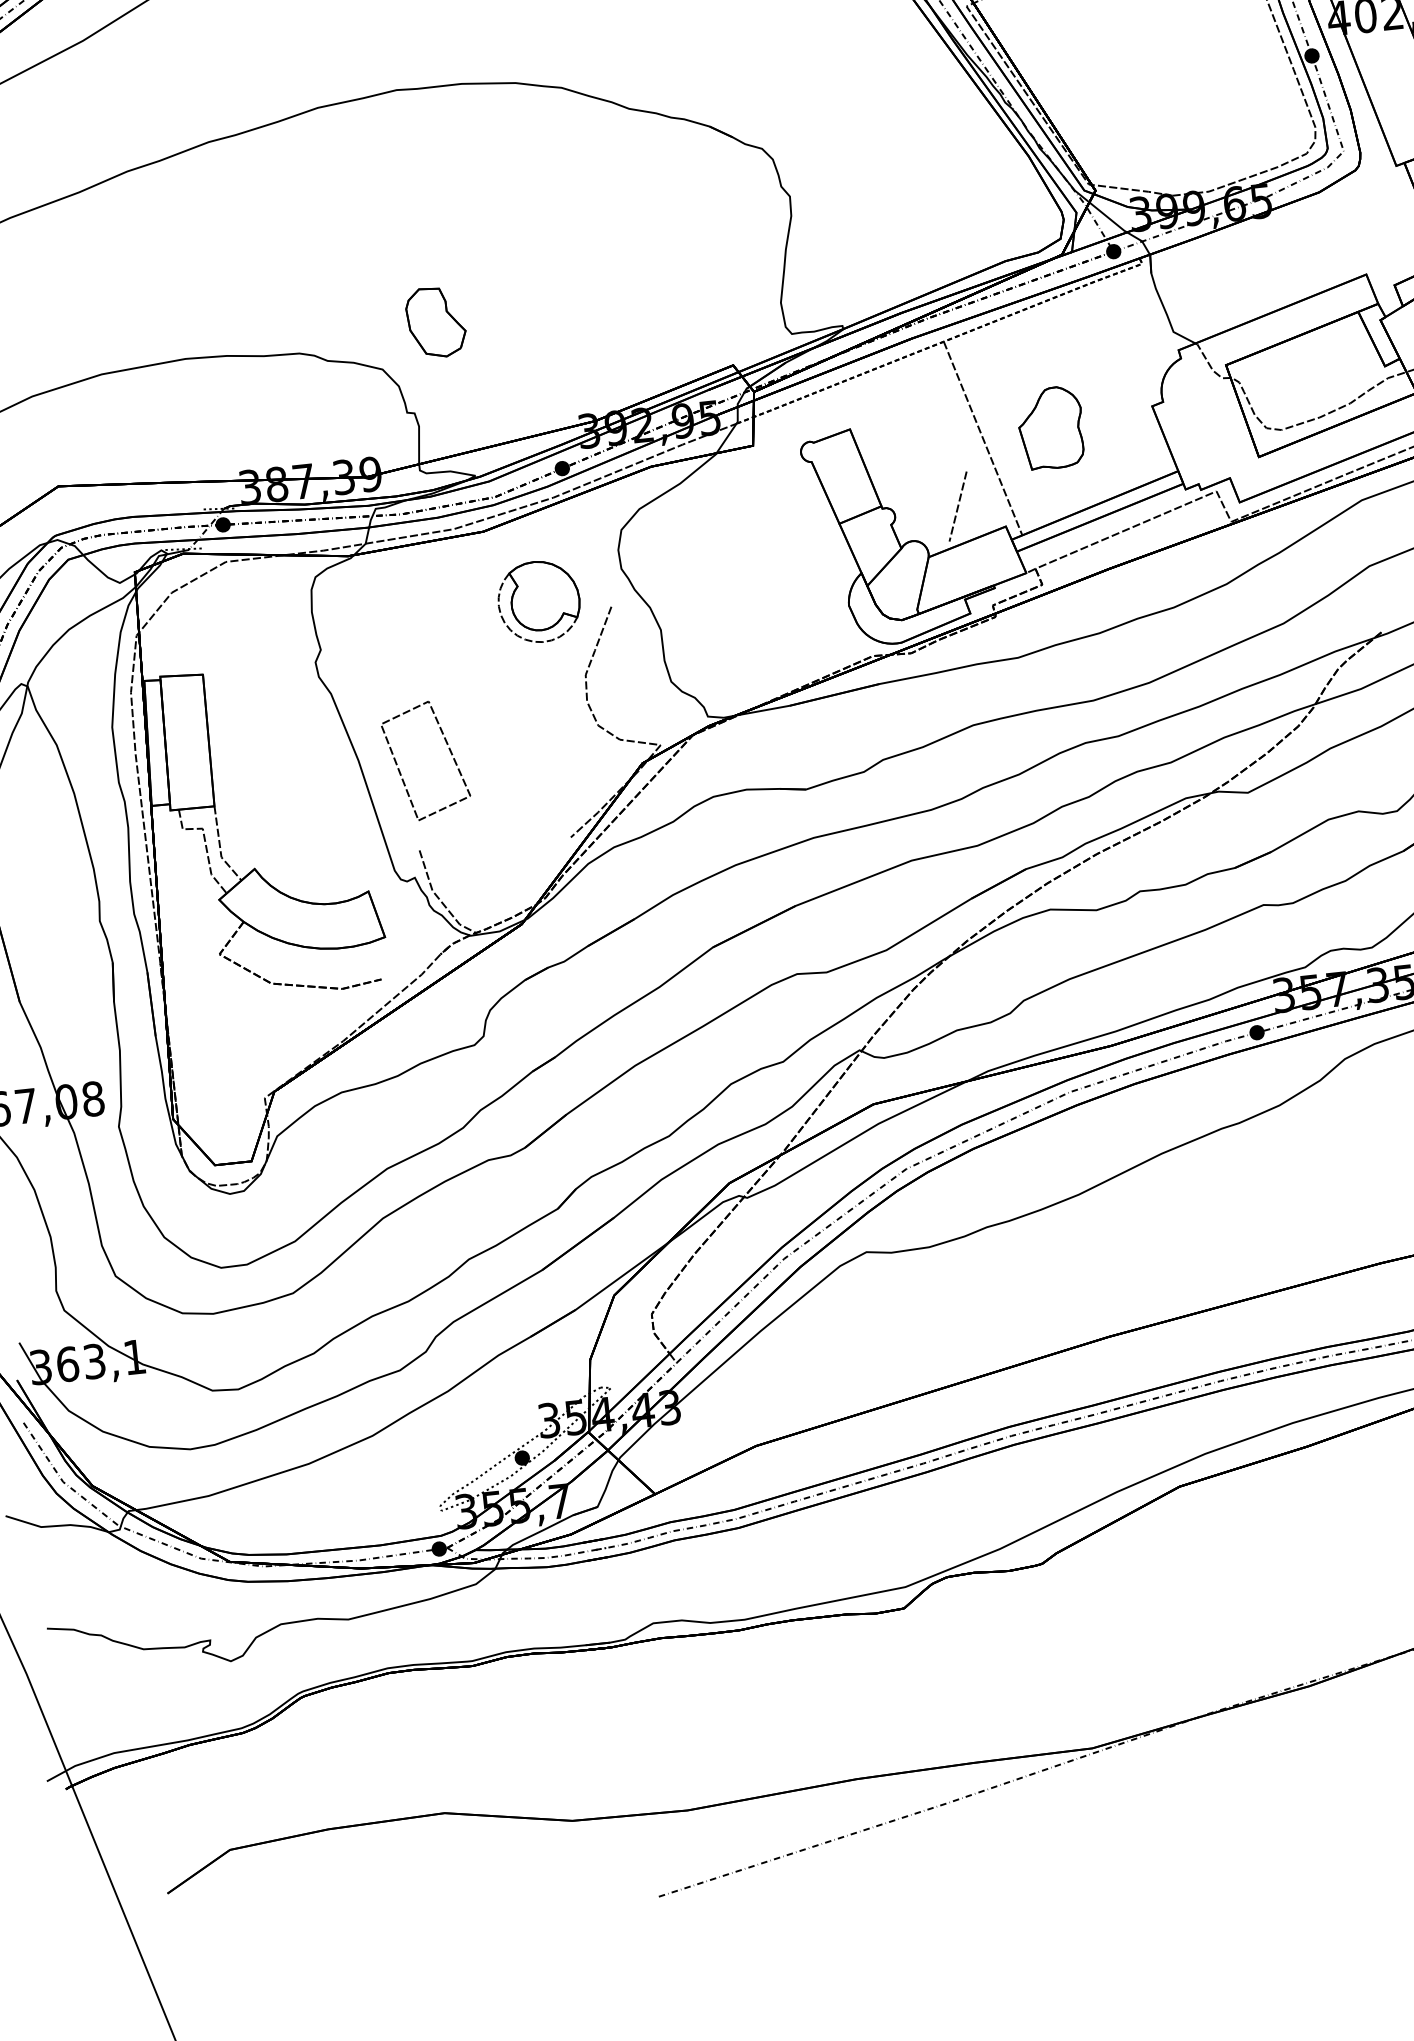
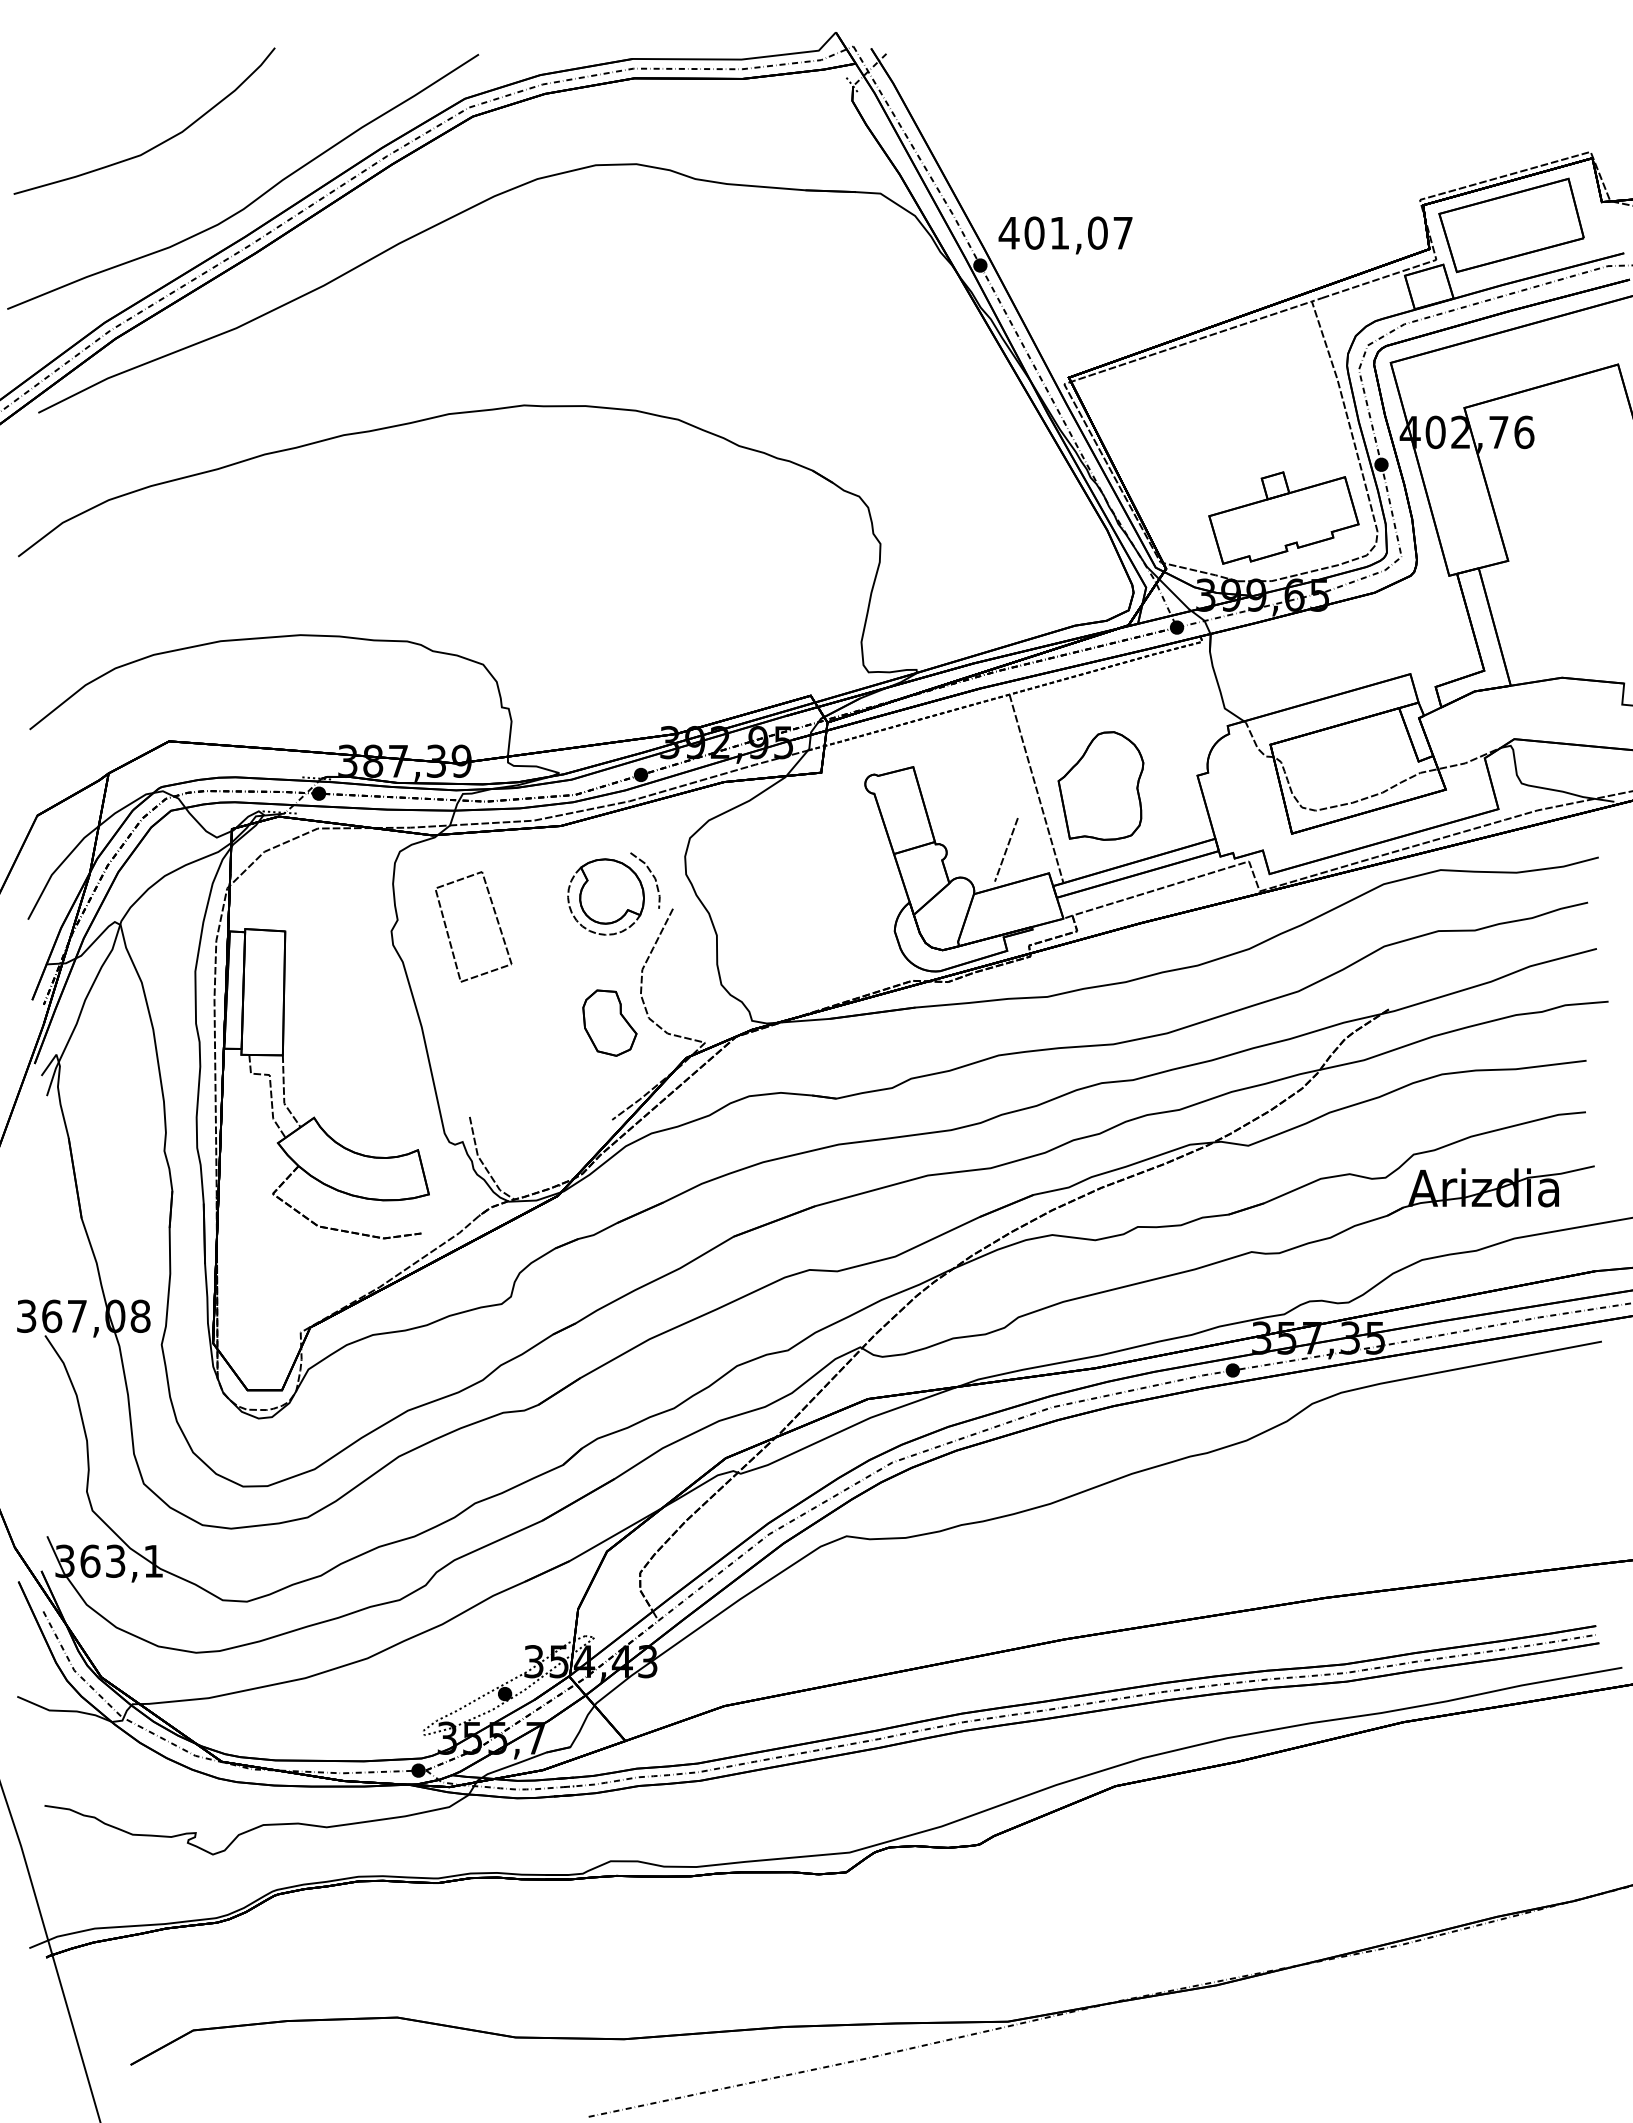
part: (1214, 122) -> (1283, 517), added
part: (435, 321) -> (609, 1022), moved
part: (1050, 427) -> (1100, 785), size x1.43
line: (585, 574) -> (652, 876), added
part: (449, 751) -> (496, 920), moved

